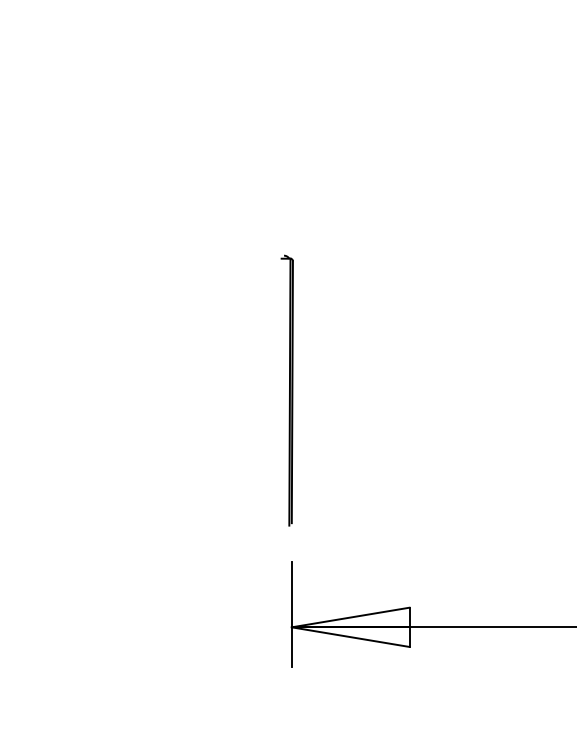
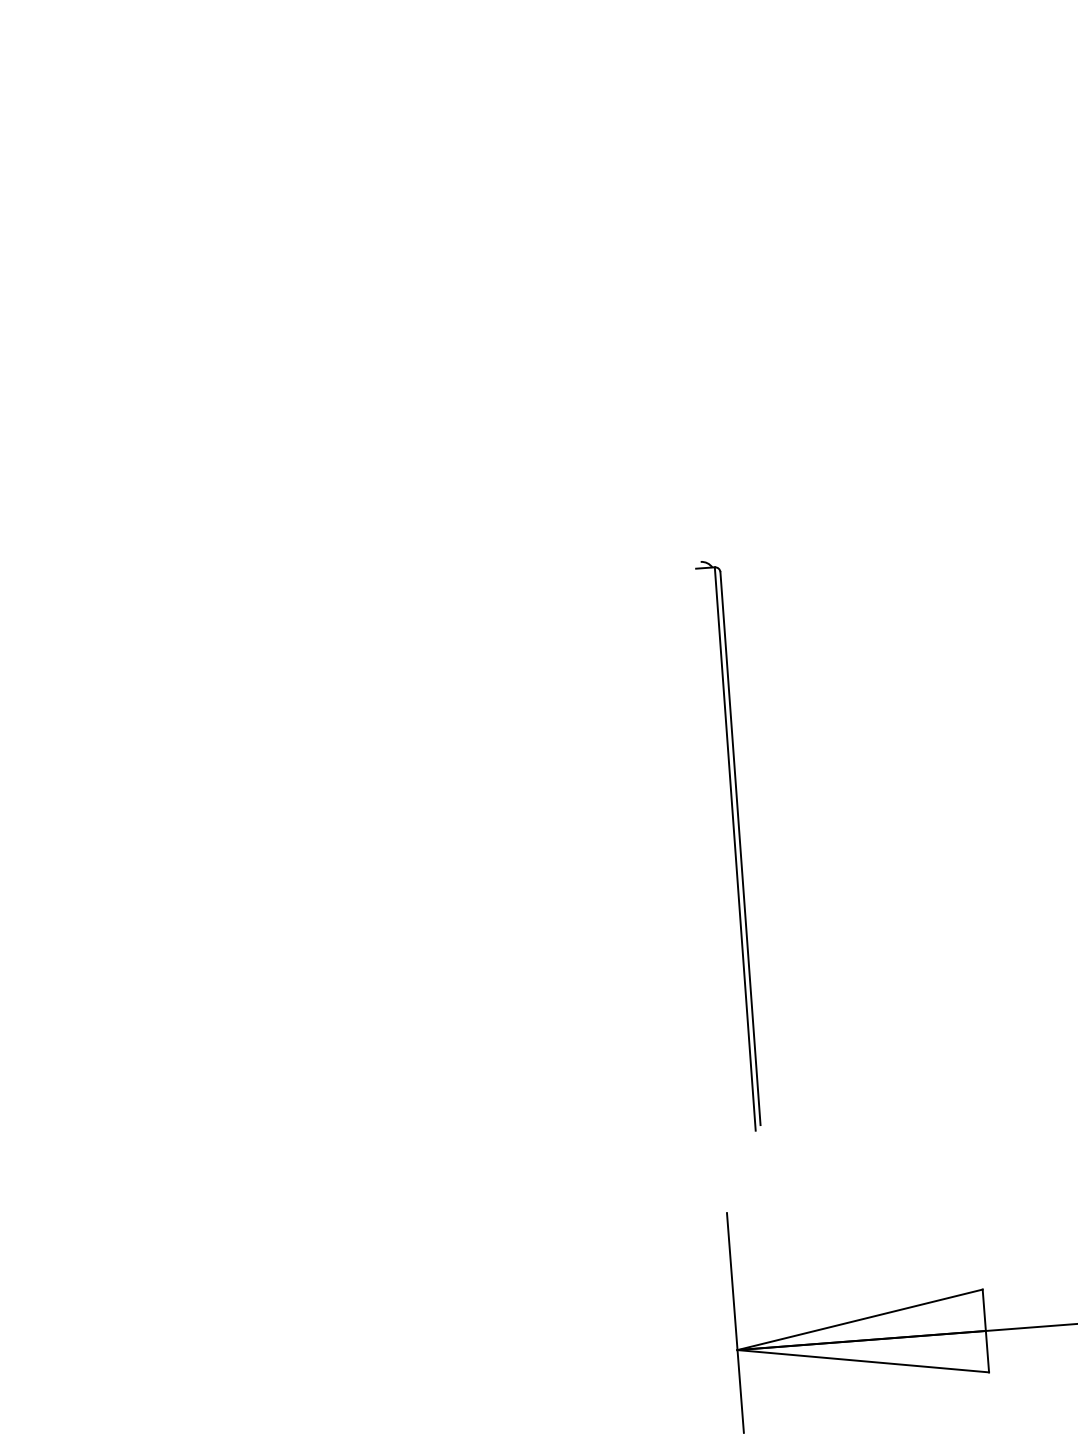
part: (286, 390) -> (727, 846), moved

